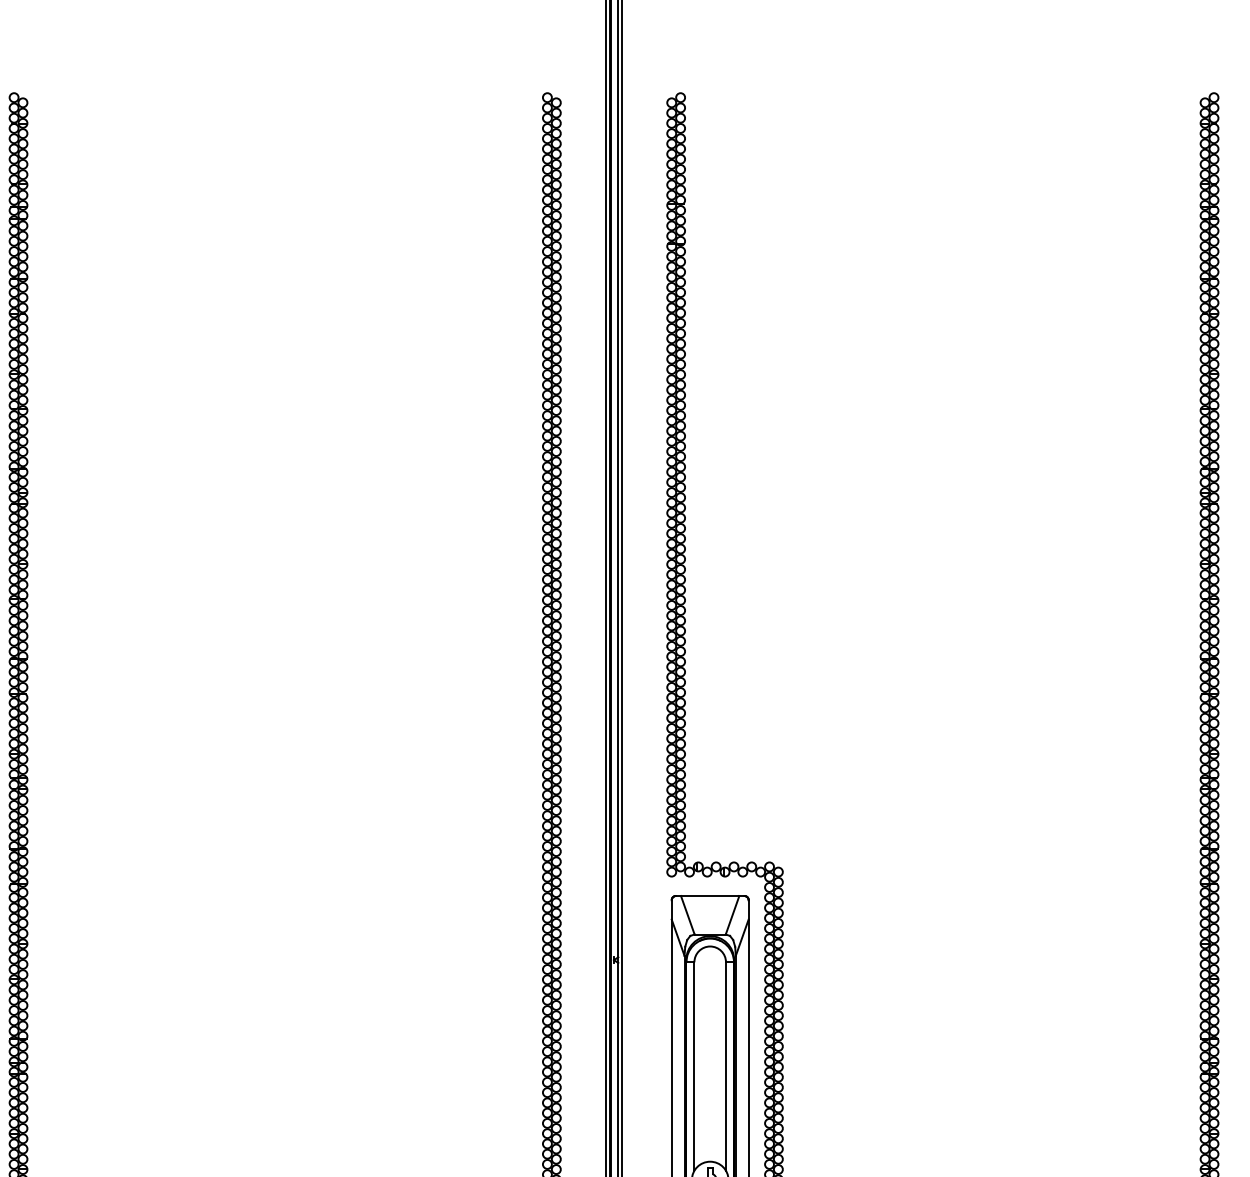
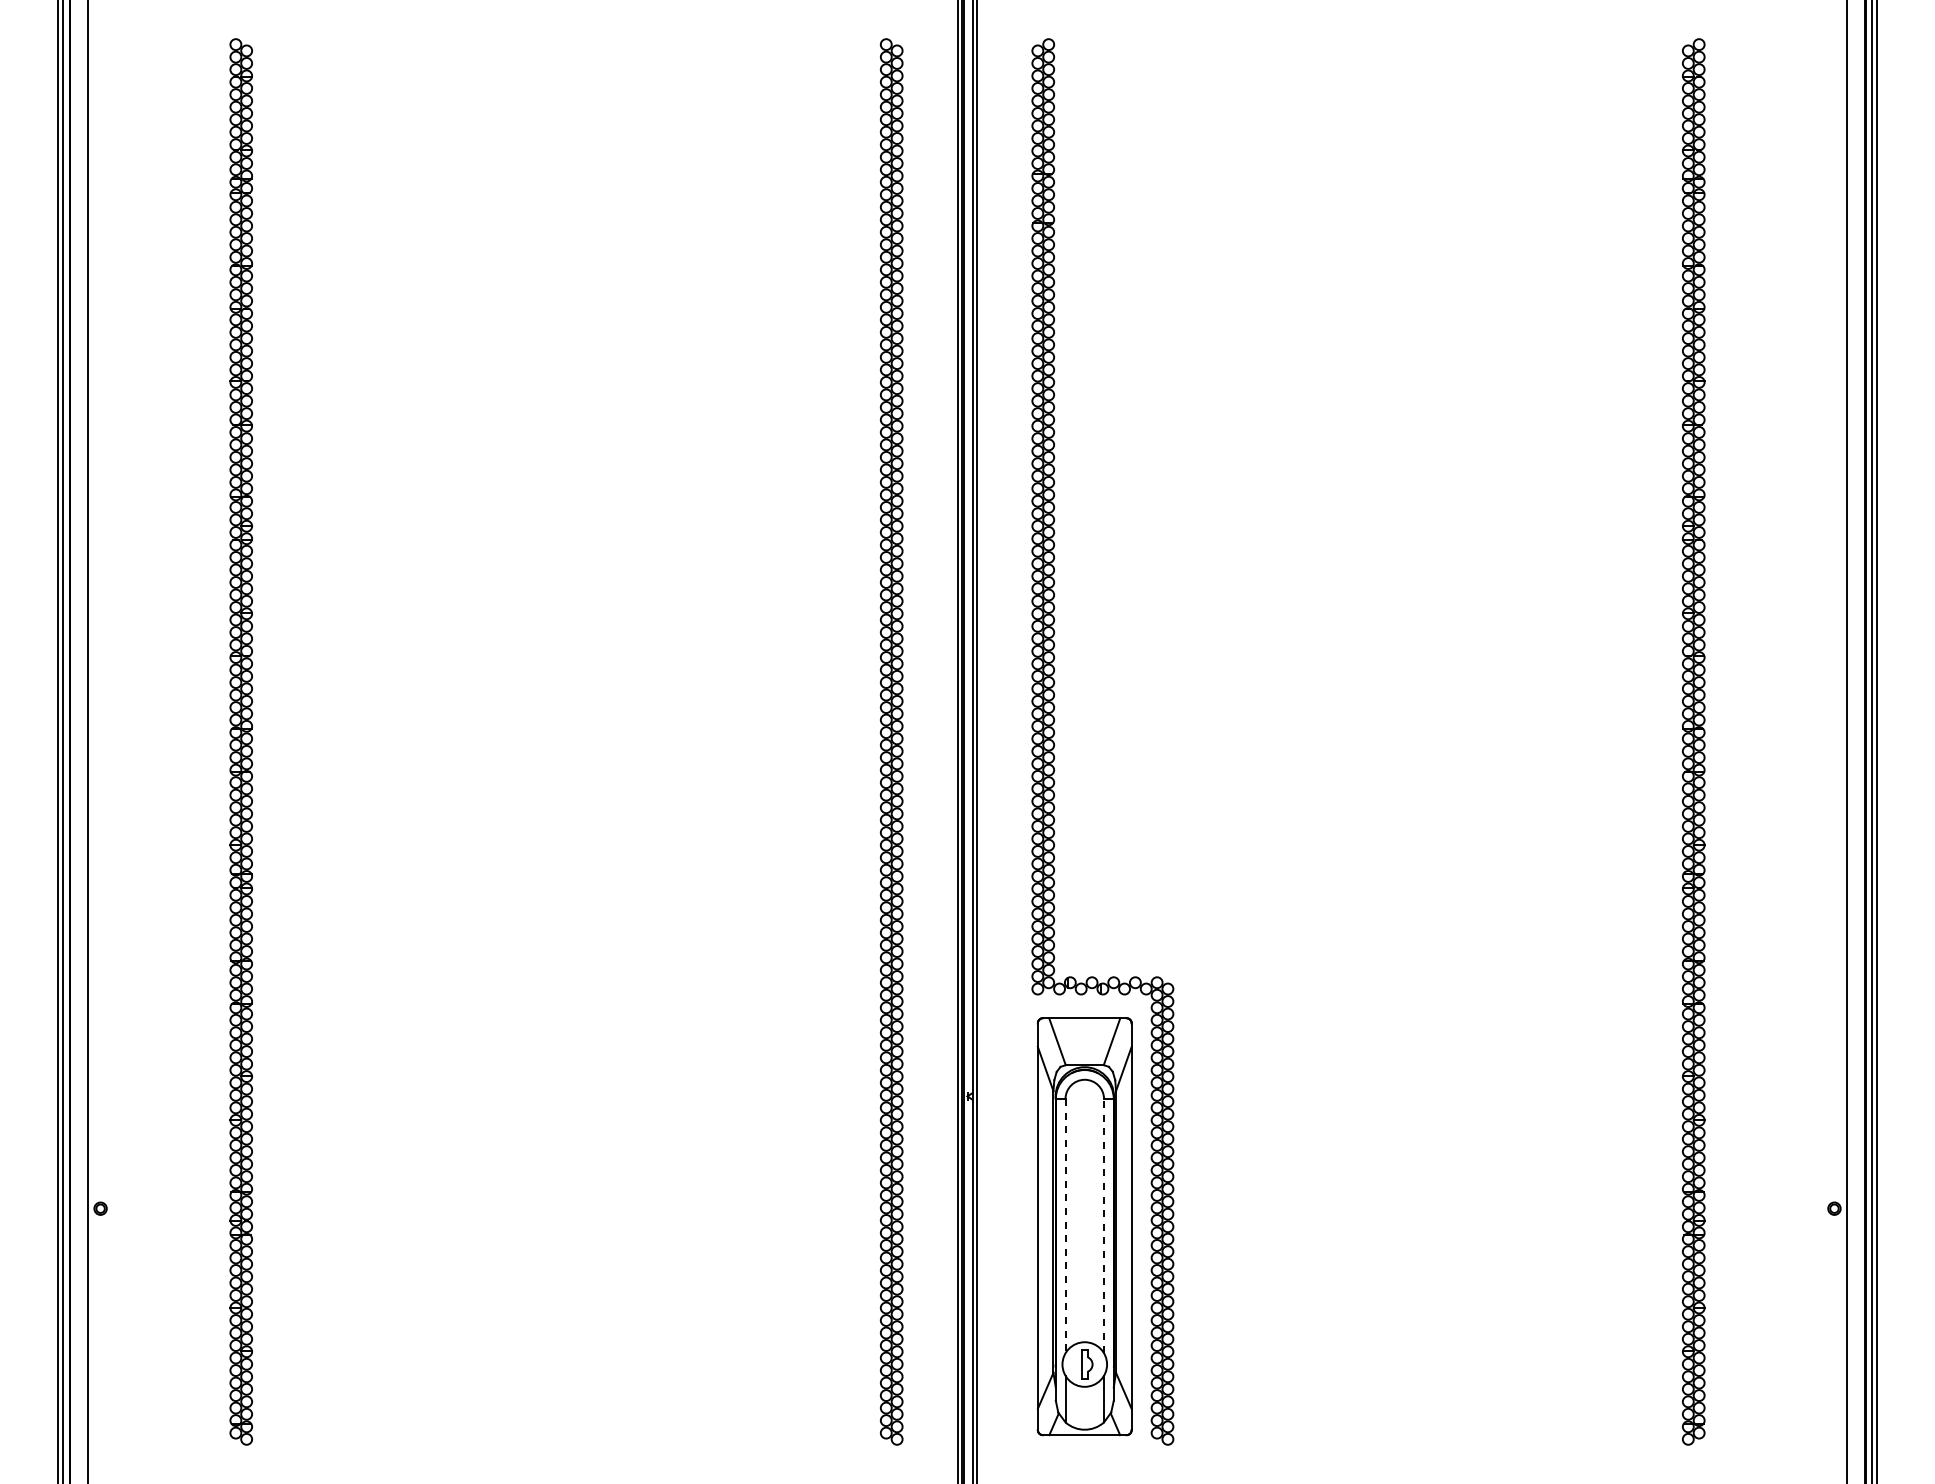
line: (726, 1065) -> (1104, 1225), solid -> dashed
line: (694, 1066) -> (1065, 1226), solid -> dashed

